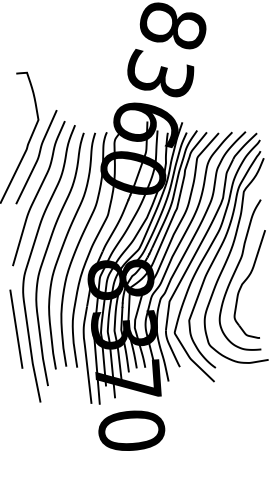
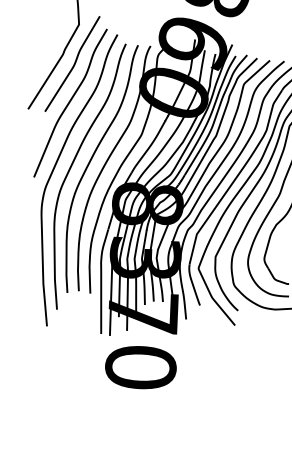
line: (16, 328) -> (30, 244), removed

